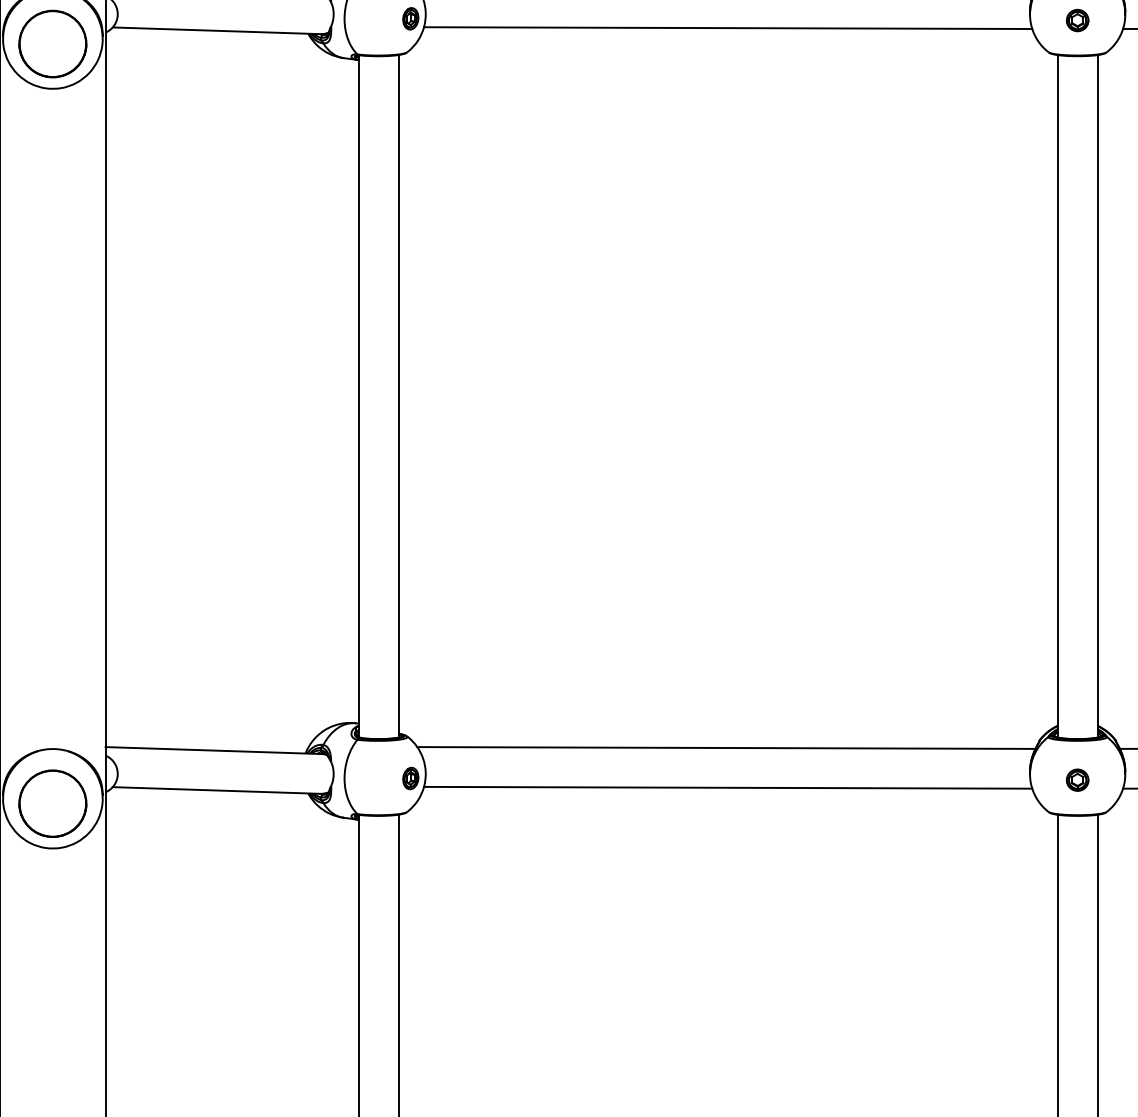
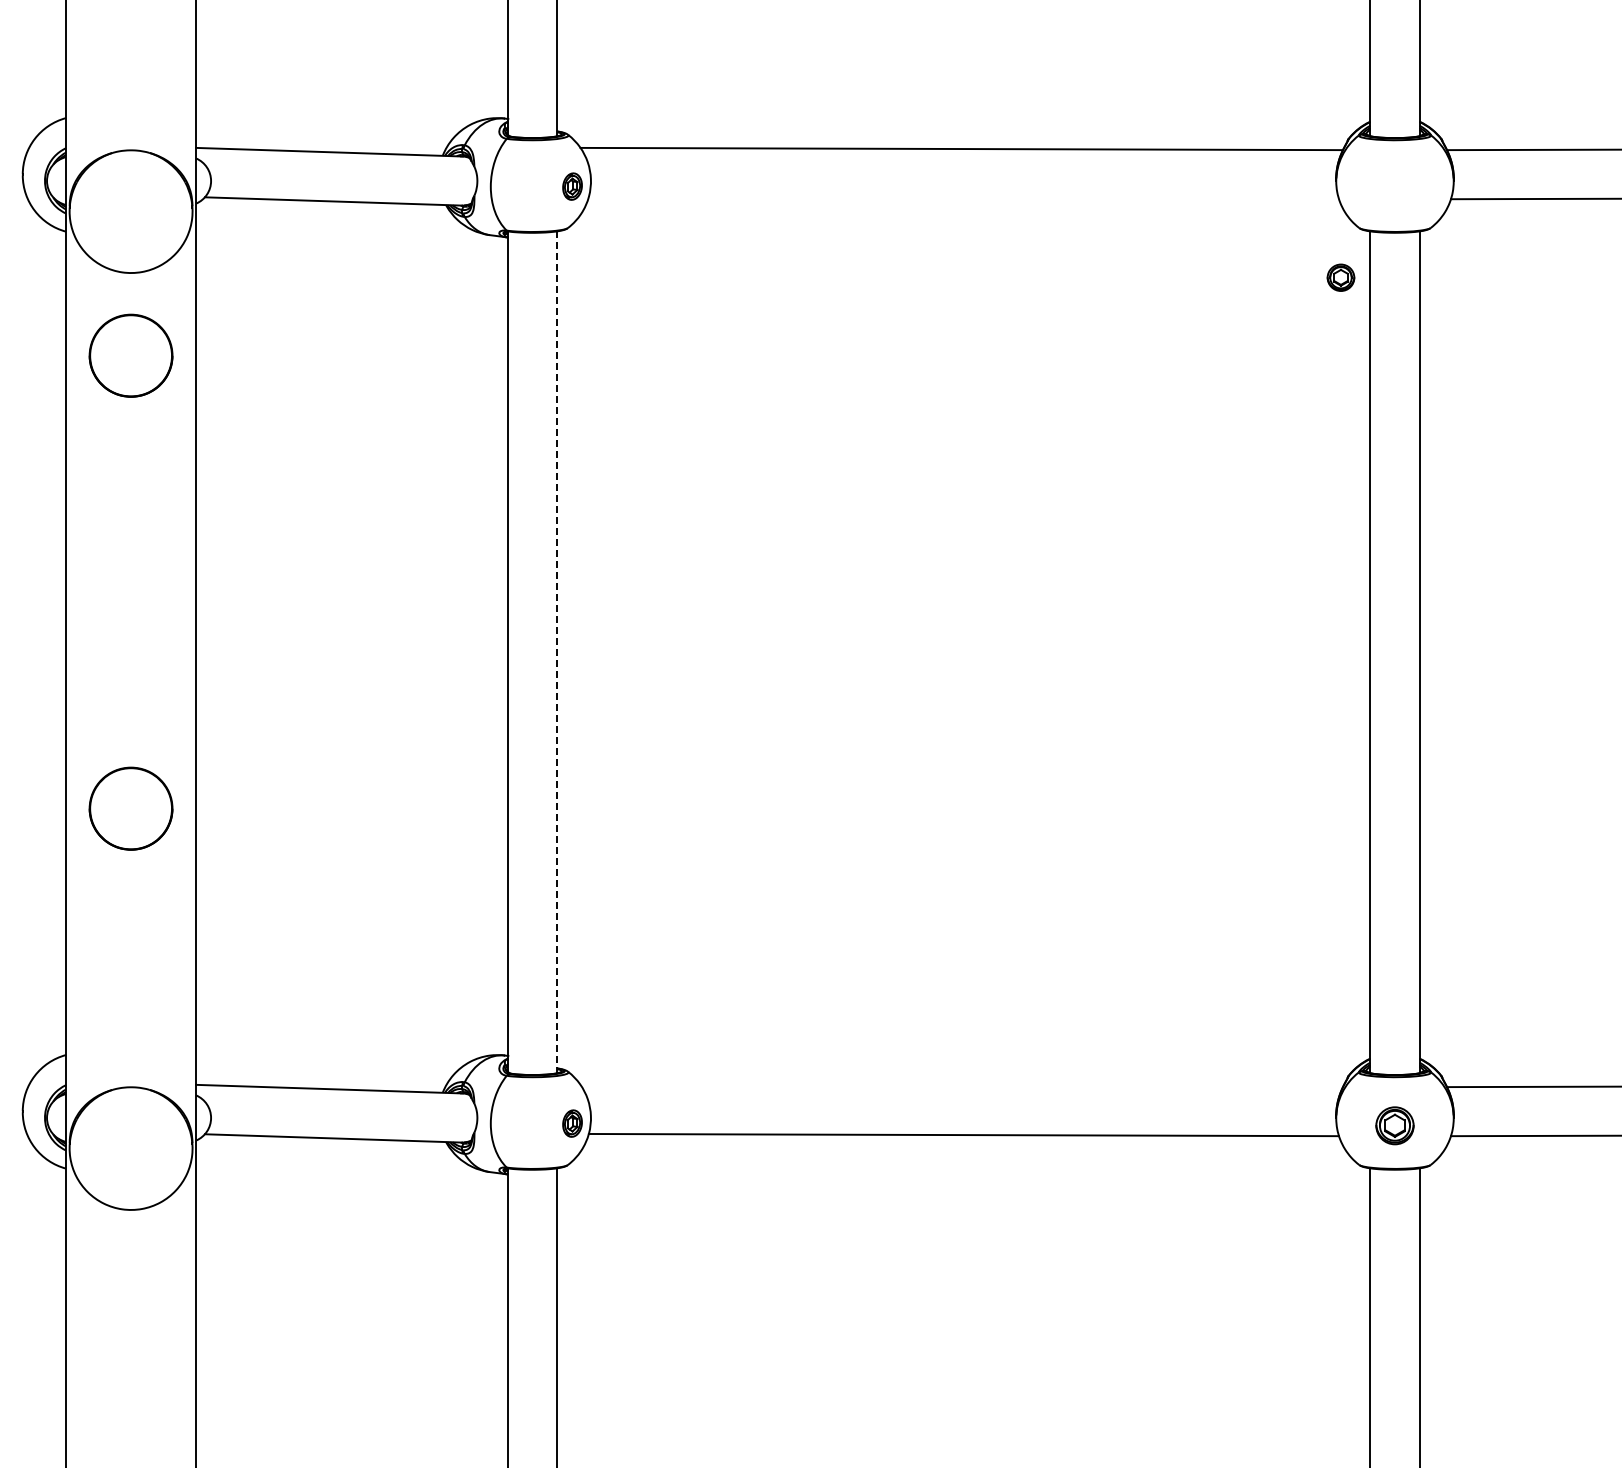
part: (1077, 20) -> (1340, 277), moved
line: (727, 28) -> (963, 198), removed
part: (52, 43) -> (130, 355), moved
line: (398, 396) -> (557, 652), solid -> dashed
line: (726, 747) -> (961, 1085), removed
part: (1077, 780) -> (1394, 1125), size x1.4
part: (52, 803) -> (130, 808), moved

